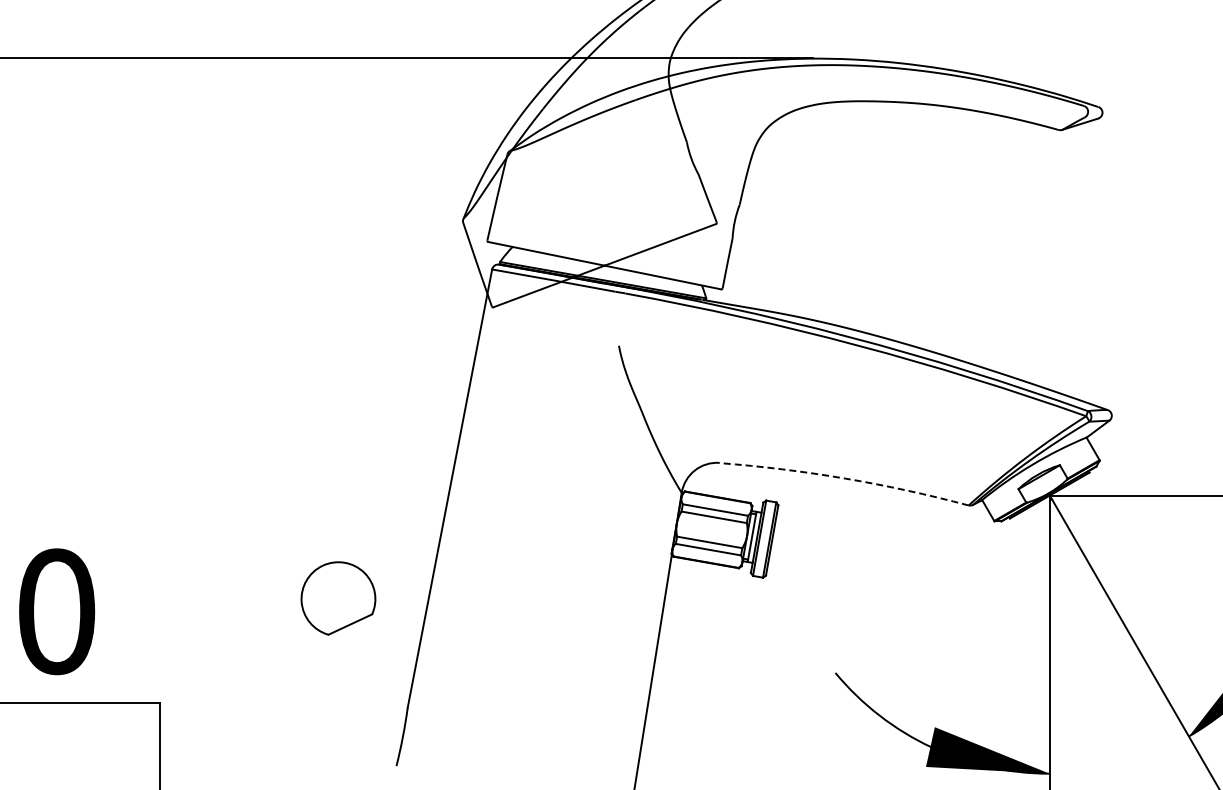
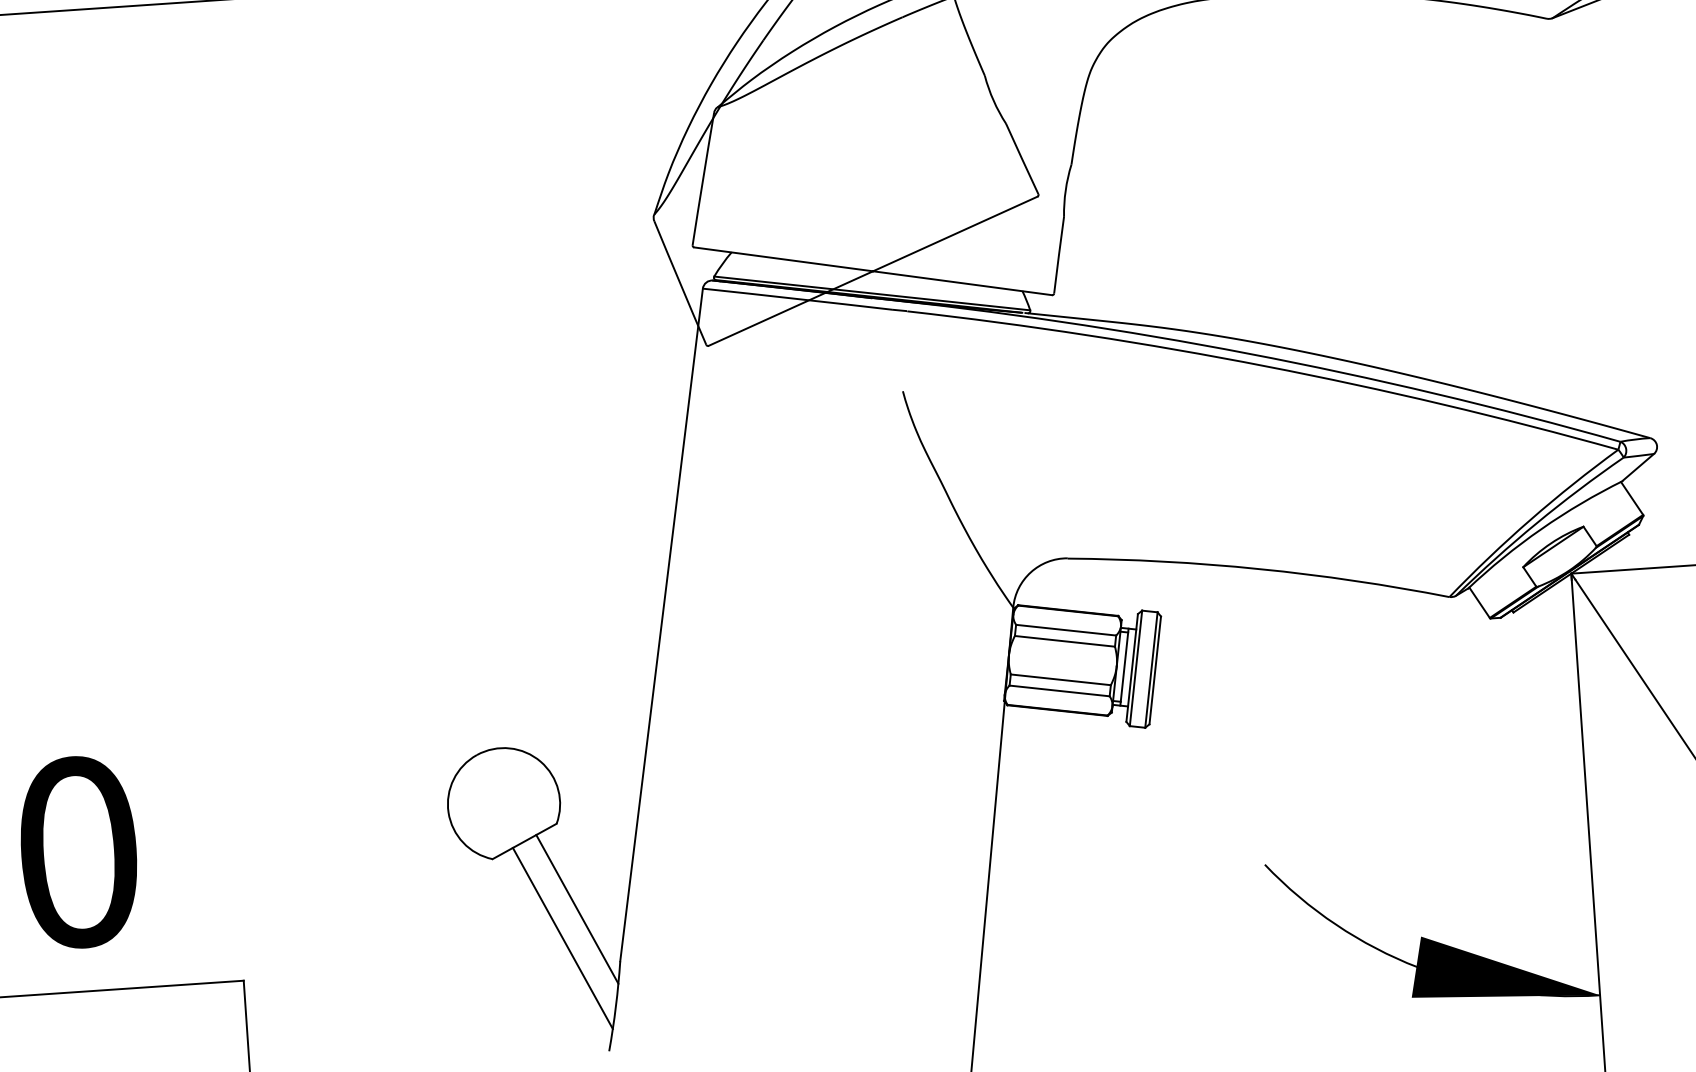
arc: (845, 478) -> (1259, 568), dashed -> solid
line: (381, 671) -> (576, 909), added
line: (370, 689) -> (561, 937), added

